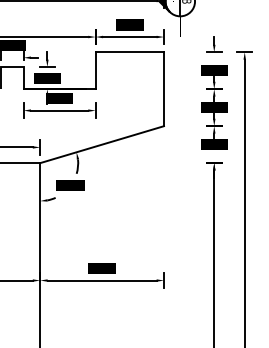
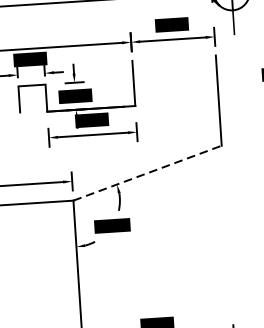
line: (129, 52) -> (173, 58), removed
line: (102, 144) -> (148, 172), solid -> dashed

